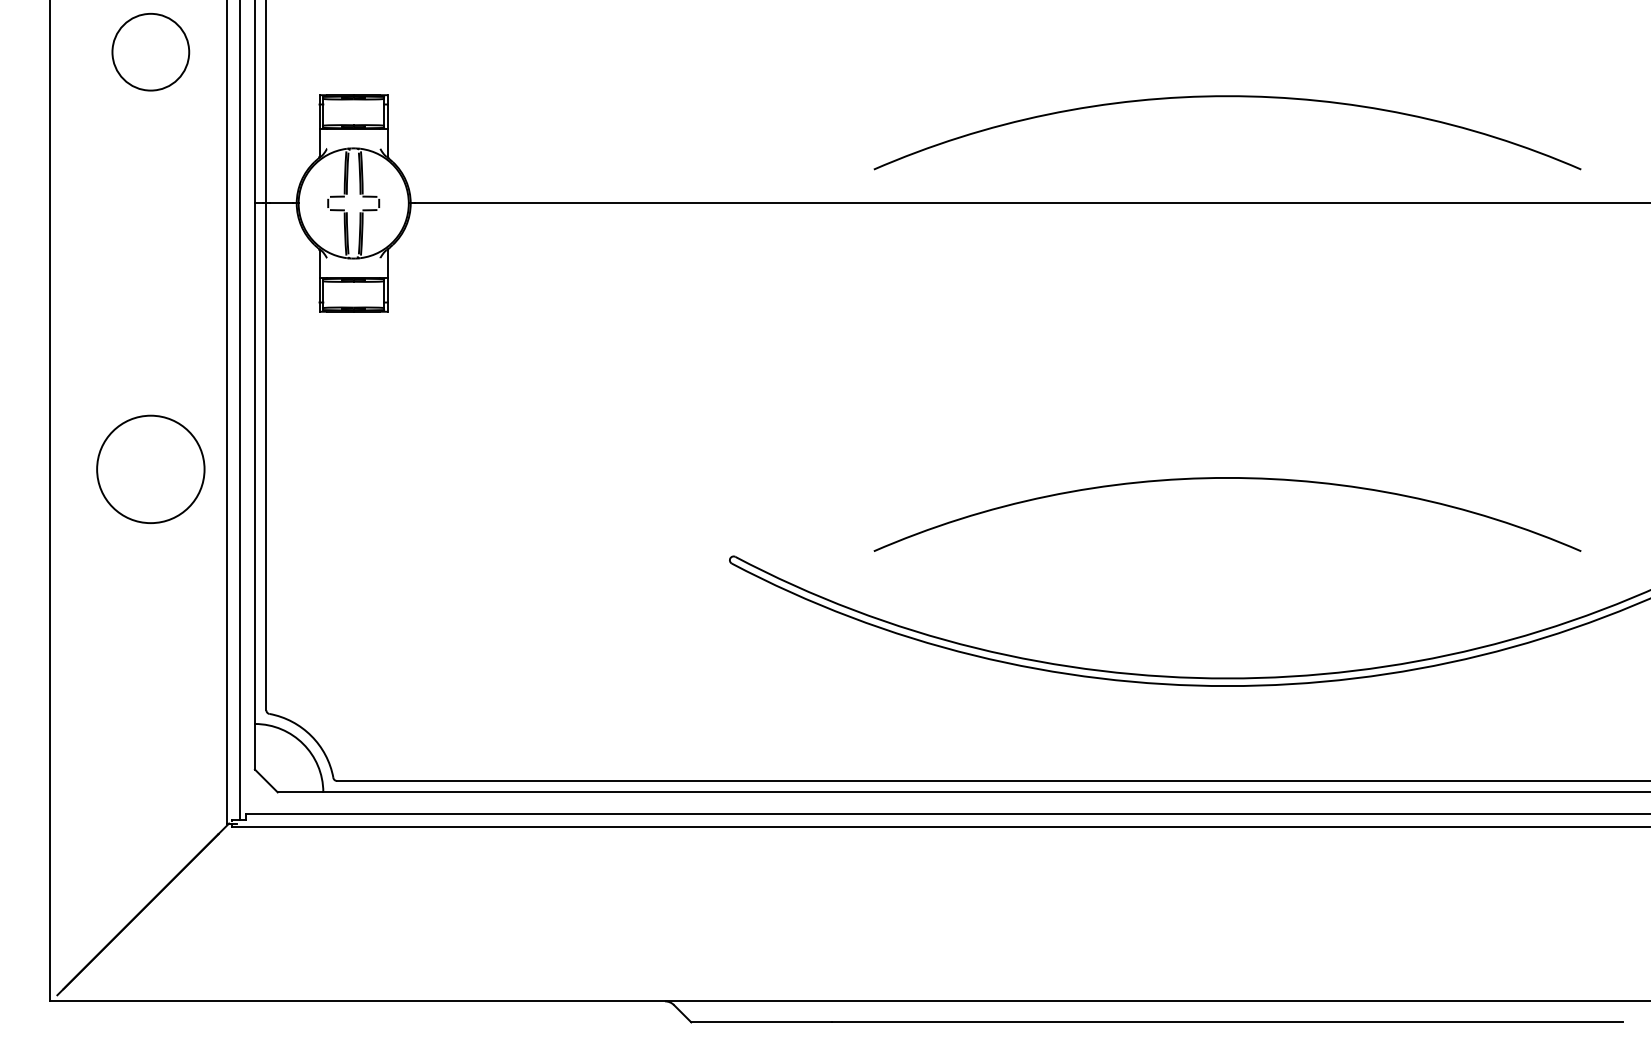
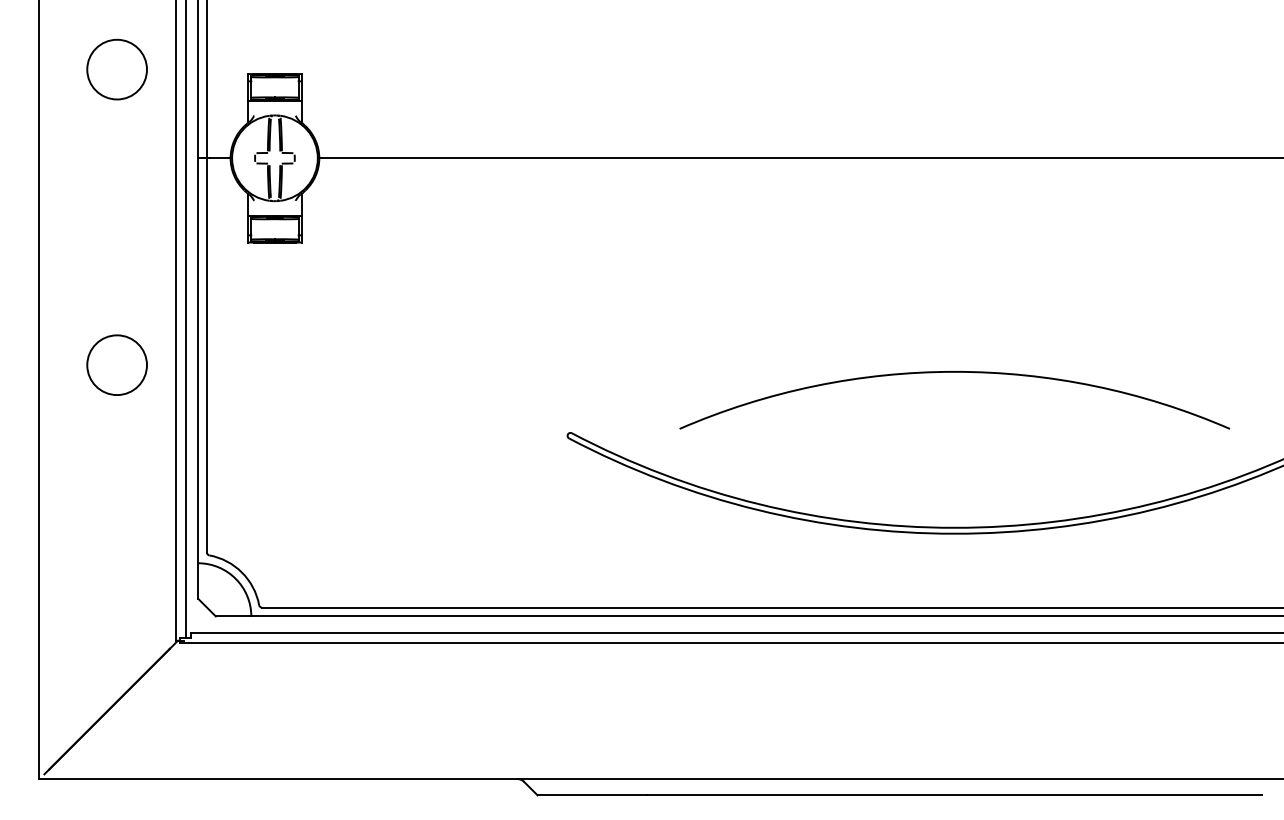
circle: (150, 52) -> (116, 69), moved
arc: (1227, 97) -> (954, 75), removed
circle: (150, 469) -> (116, 365), size x0.71

